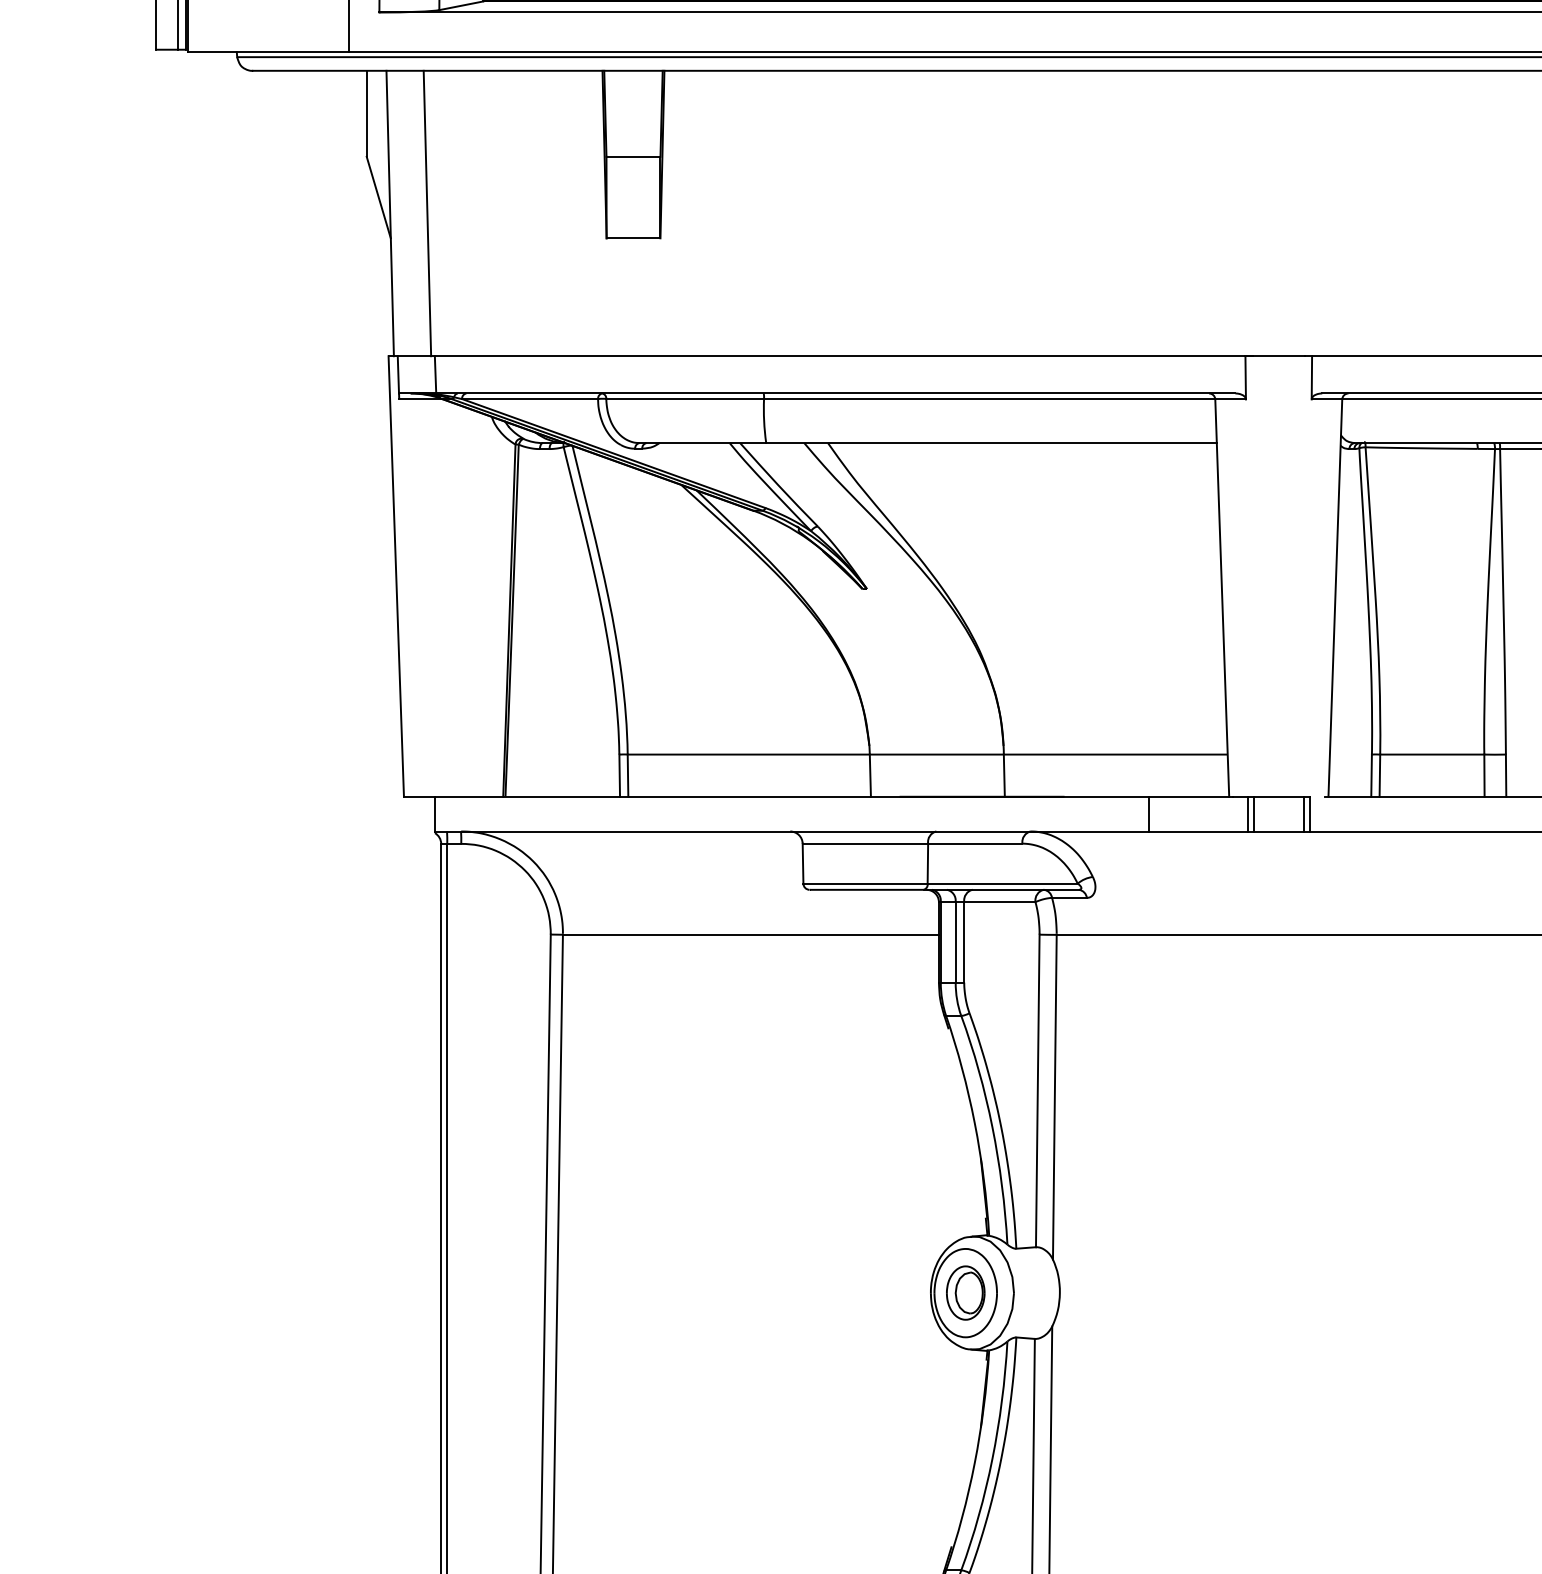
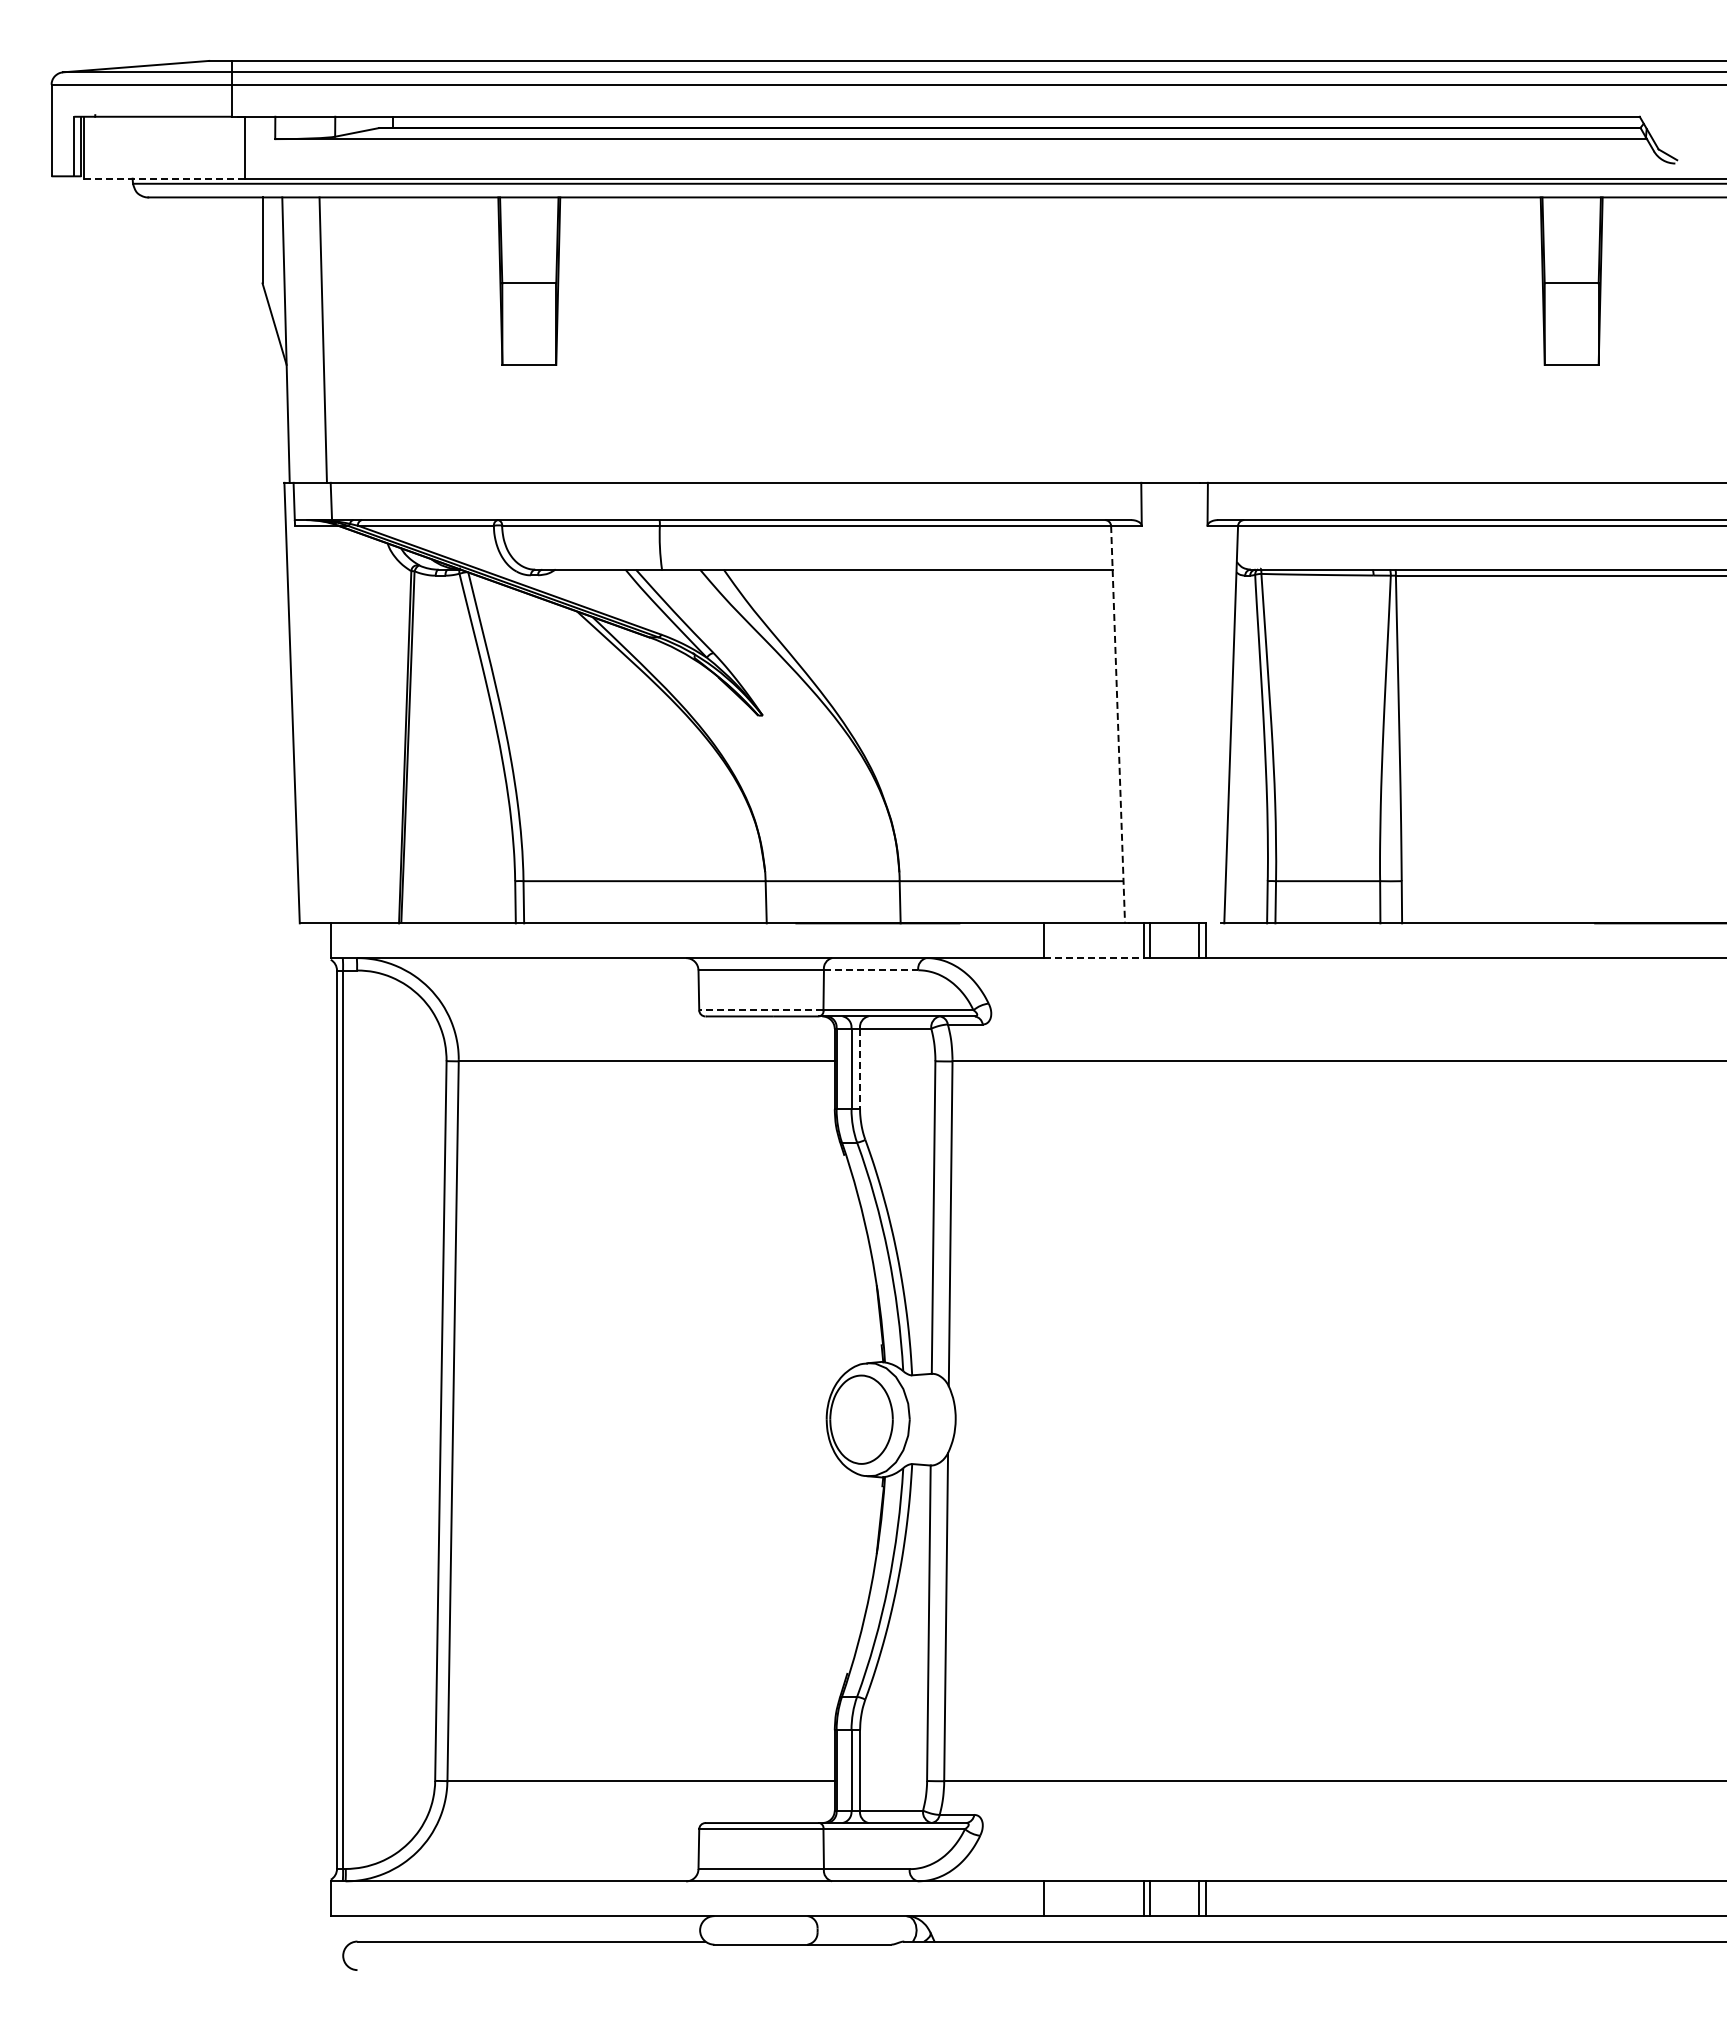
line: (268, 51) -> (164, 178), solid -> dashed
line: (1222, 597) -> (1118, 724), solid -> dashed
line: (1197, 831) -> (1093, 958), solid -> dashed
line: (975, 843) -> (871, 970), solid -> dashed
line: (864, 883) -> (760, 1010), solid -> dashed
line: (964, 942) -> (860, 1069), solid -> dashed
part: (965, 1292) -> (861, 1419), removed

